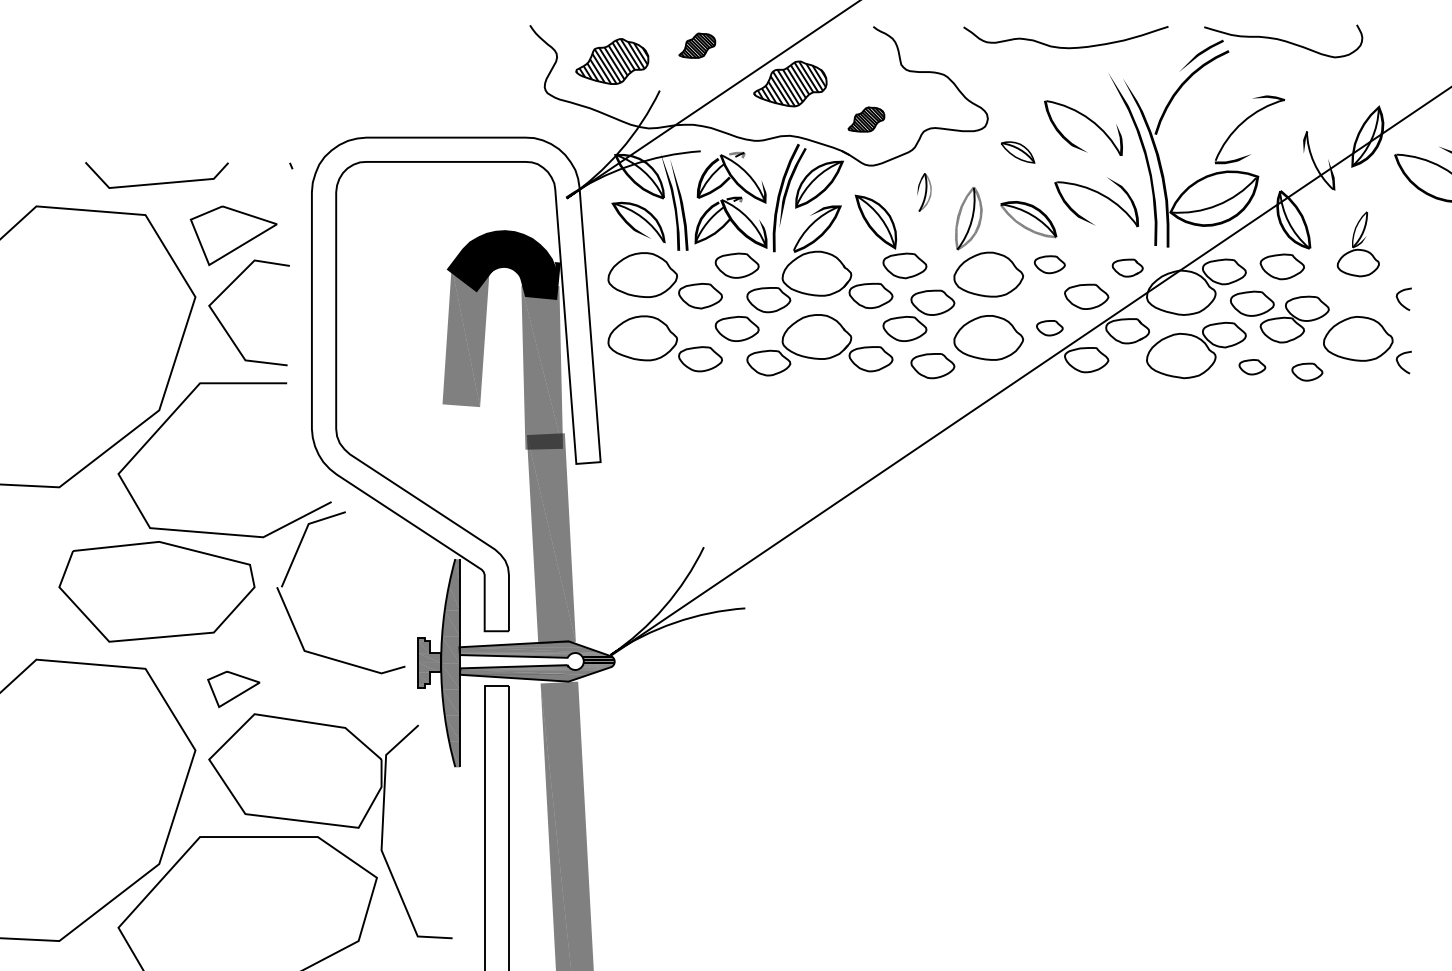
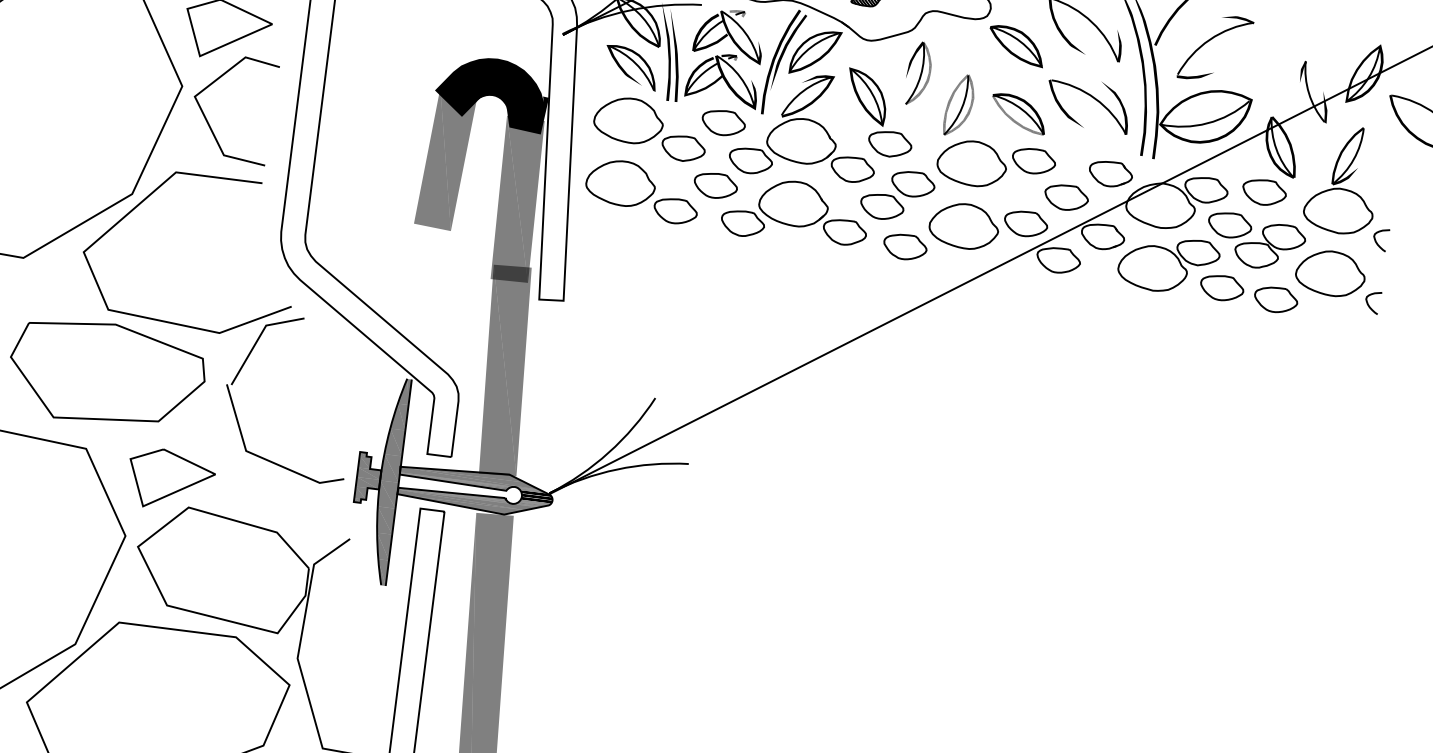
part: (1243, 123) -> (1210, 41), moved
part: (1017, 152) -> (1015, 45), size x1.67
part: (924, 192) -> (918, 73), size x1.67
part: (1358, 243) -> (1342, 178), size x1.67
part: (1049, 264) -> (1033, 160), size x1.43
part: (1127, 268) -> (1110, 174), size x1.43
part: (1049, 328) -> (1025, 224), size x1.67
part: (1252, 367) -> (1222, 288), size x1.67
part: (1307, 372) -> (1276, 300), size x1.43
part: (233, 689) -> (170, 480), size x1.67

